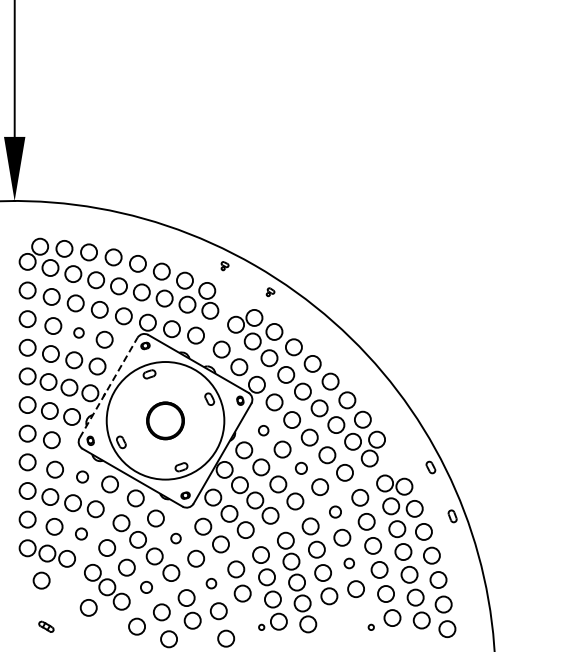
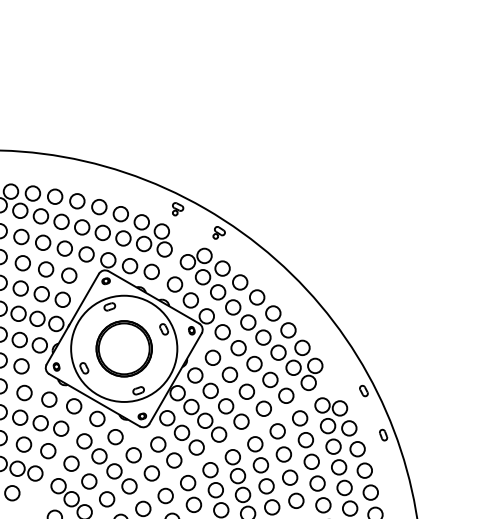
part: (224, 265) -> (177, 208), size x1.67
part: (270, 291) -> (219, 232), size x1.67
circle: (78, 332) -> (45, 269), size x1.67
line: (108, 387) -> (72, 318), dashed -> solid
part: (165, 420) -> (124, 348), size x1.67
circle: (263, 430) -> (212, 357), size x1.67
circle: (301, 468) -> (247, 391), size x1.43
circle: (82, 476) -> (49, 399), size x1.43
circle: (335, 511) -> (277, 430), size x1.43
circle: (81, 533) -> (48, 450), size x1.43
circle: (175, 538) -> (133, 455), size x1.67
circle: (349, 563) -> (290, 477), size x1.67
circle: (211, 583) -> (165, 495), size x1.67
circle: (146, 587) -> (107, 499), size x1.43

